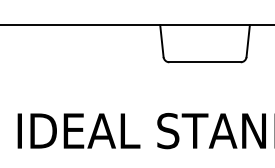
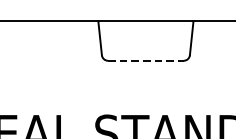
line: (205, 62) -> (146, 61), solid -> dashed

